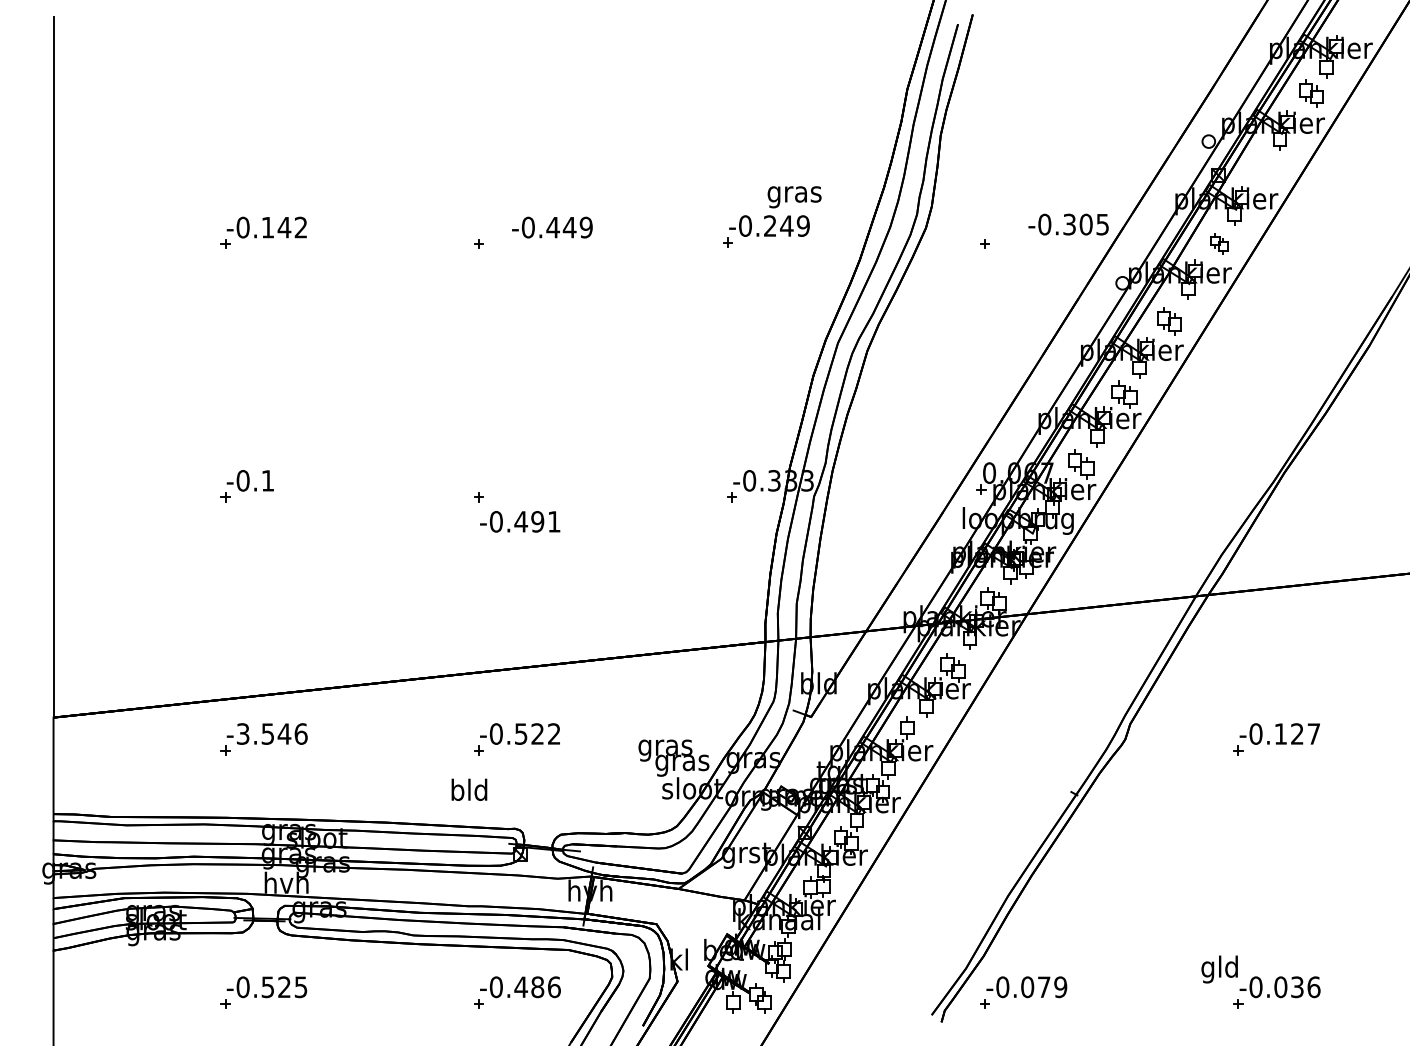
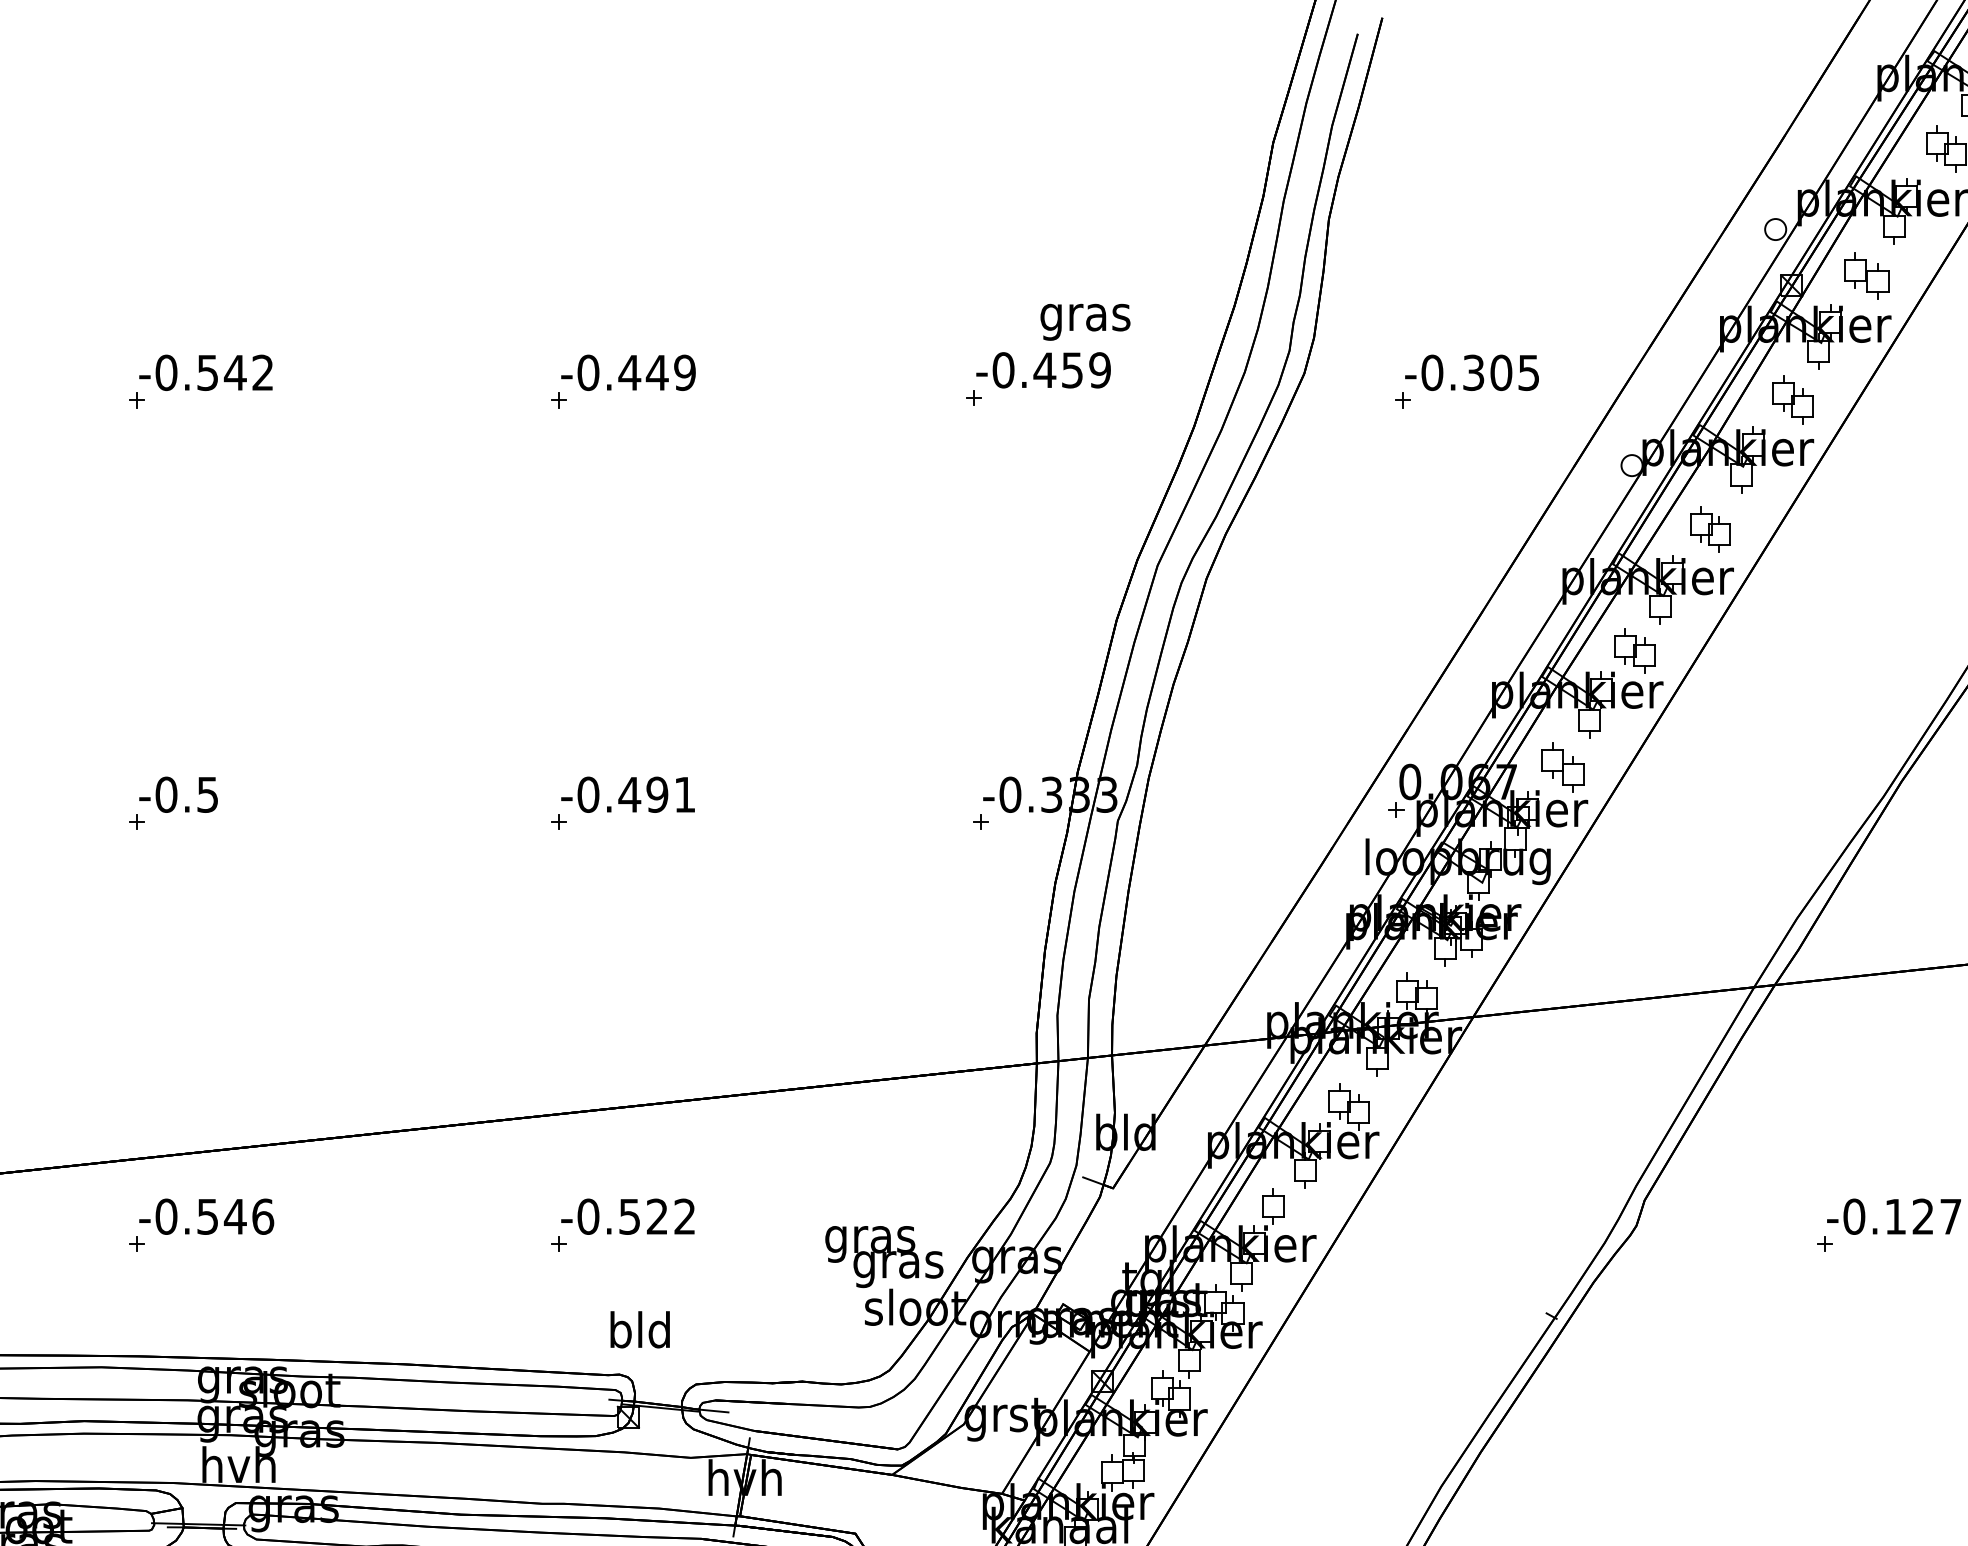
part: (1263, 169) -> (1866, 275), added
text: (1068, 224) -> (1471, 372), moved
text: (778, 225) -> (1058, 369), -0.249 -> -0.459
text: (267, 227) -> (207, 372), -0.142 -> -0.542
text: (552, 227) -> (628, 372), moved
part: (1218, 243) -> (1791, 399), size x1.43
text: (267, 480) -> (207, 794), -0.1 -> -0.5
text: (520, 521) -> (628, 794), moved
text: (242, 733) -> (165, 1215), -3.546 -> -0.546
text: (469, 789) -> (640, 1329), moved

